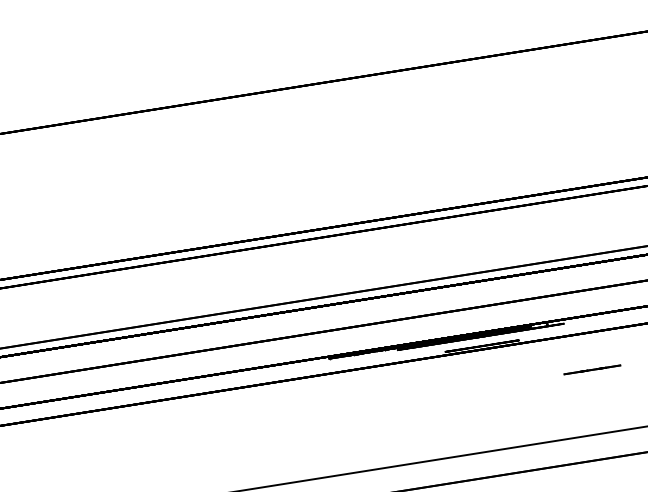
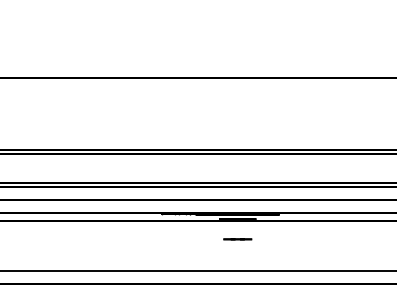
line: (591, 370) -> (237, 239), moved

